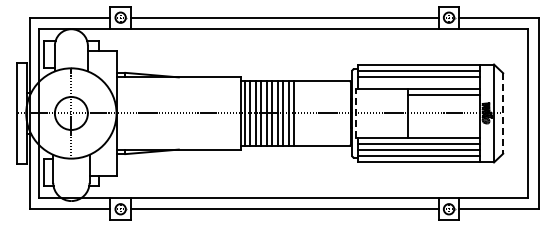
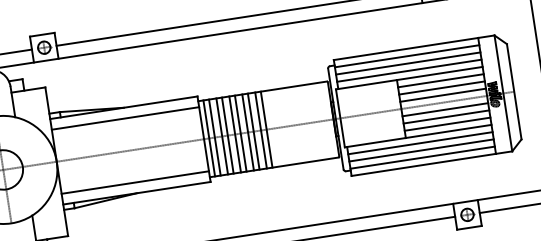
line: (419, 82) -> (409, 70), added
line: (178, 86) -> (125, 118), added
line: (443, 101) -> (441, 88), added
line: (443, 107) -> (442, 95), added
line: (356, 113) -> (340, 118), dashed -> solid
line: (503, 113) -> (514, 91), dashed -> solid
line: (443, 119) -> (444, 109), added
line: (443, 125) -> (445, 116), added
line: (443, 131) -> (446, 123), added
line: (178, 140) -> (134, 182), added

